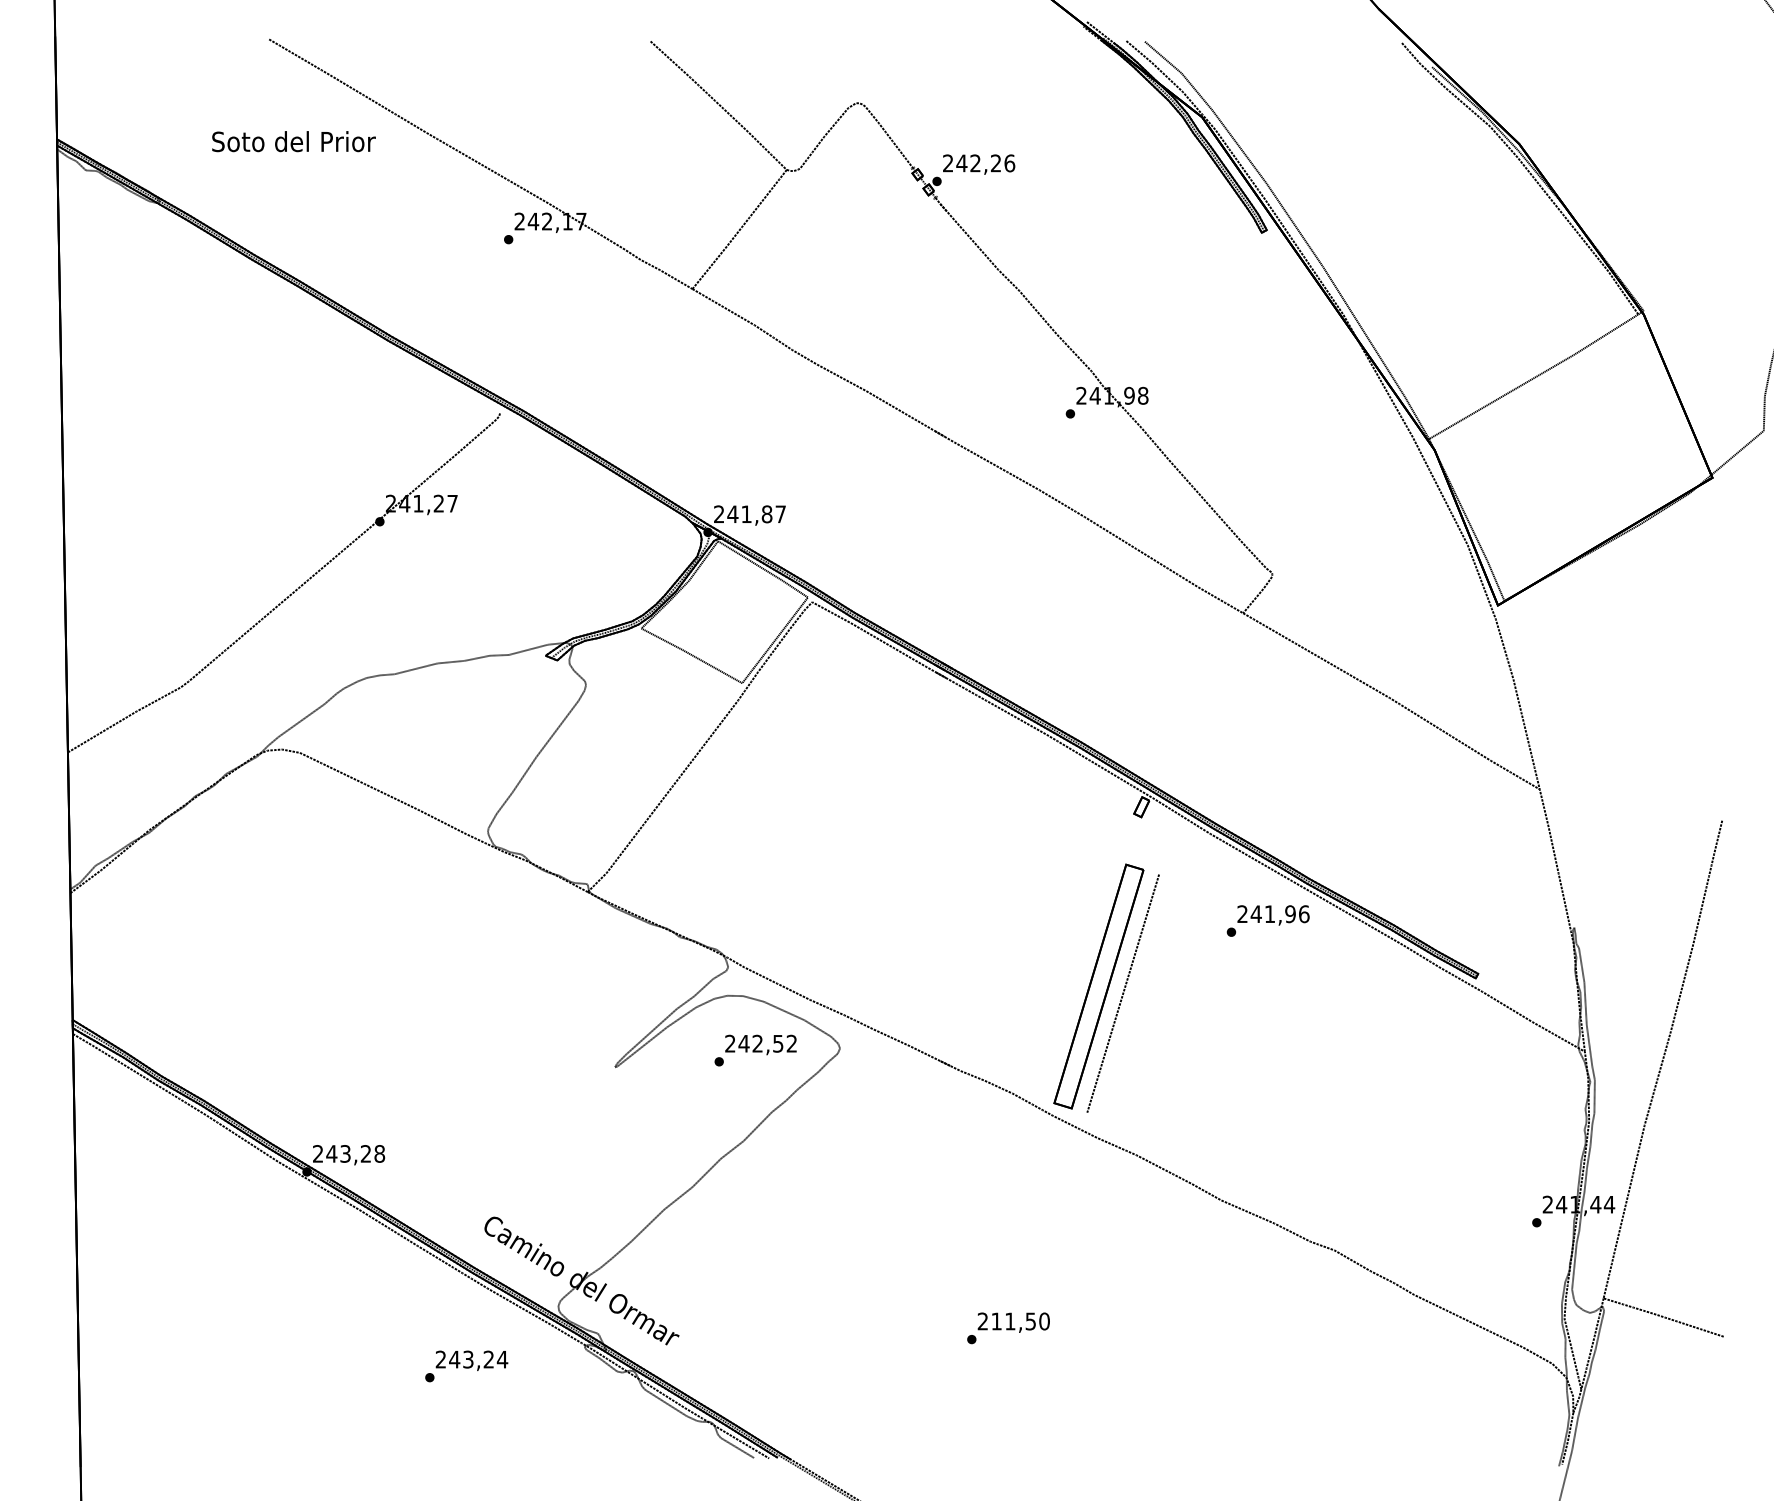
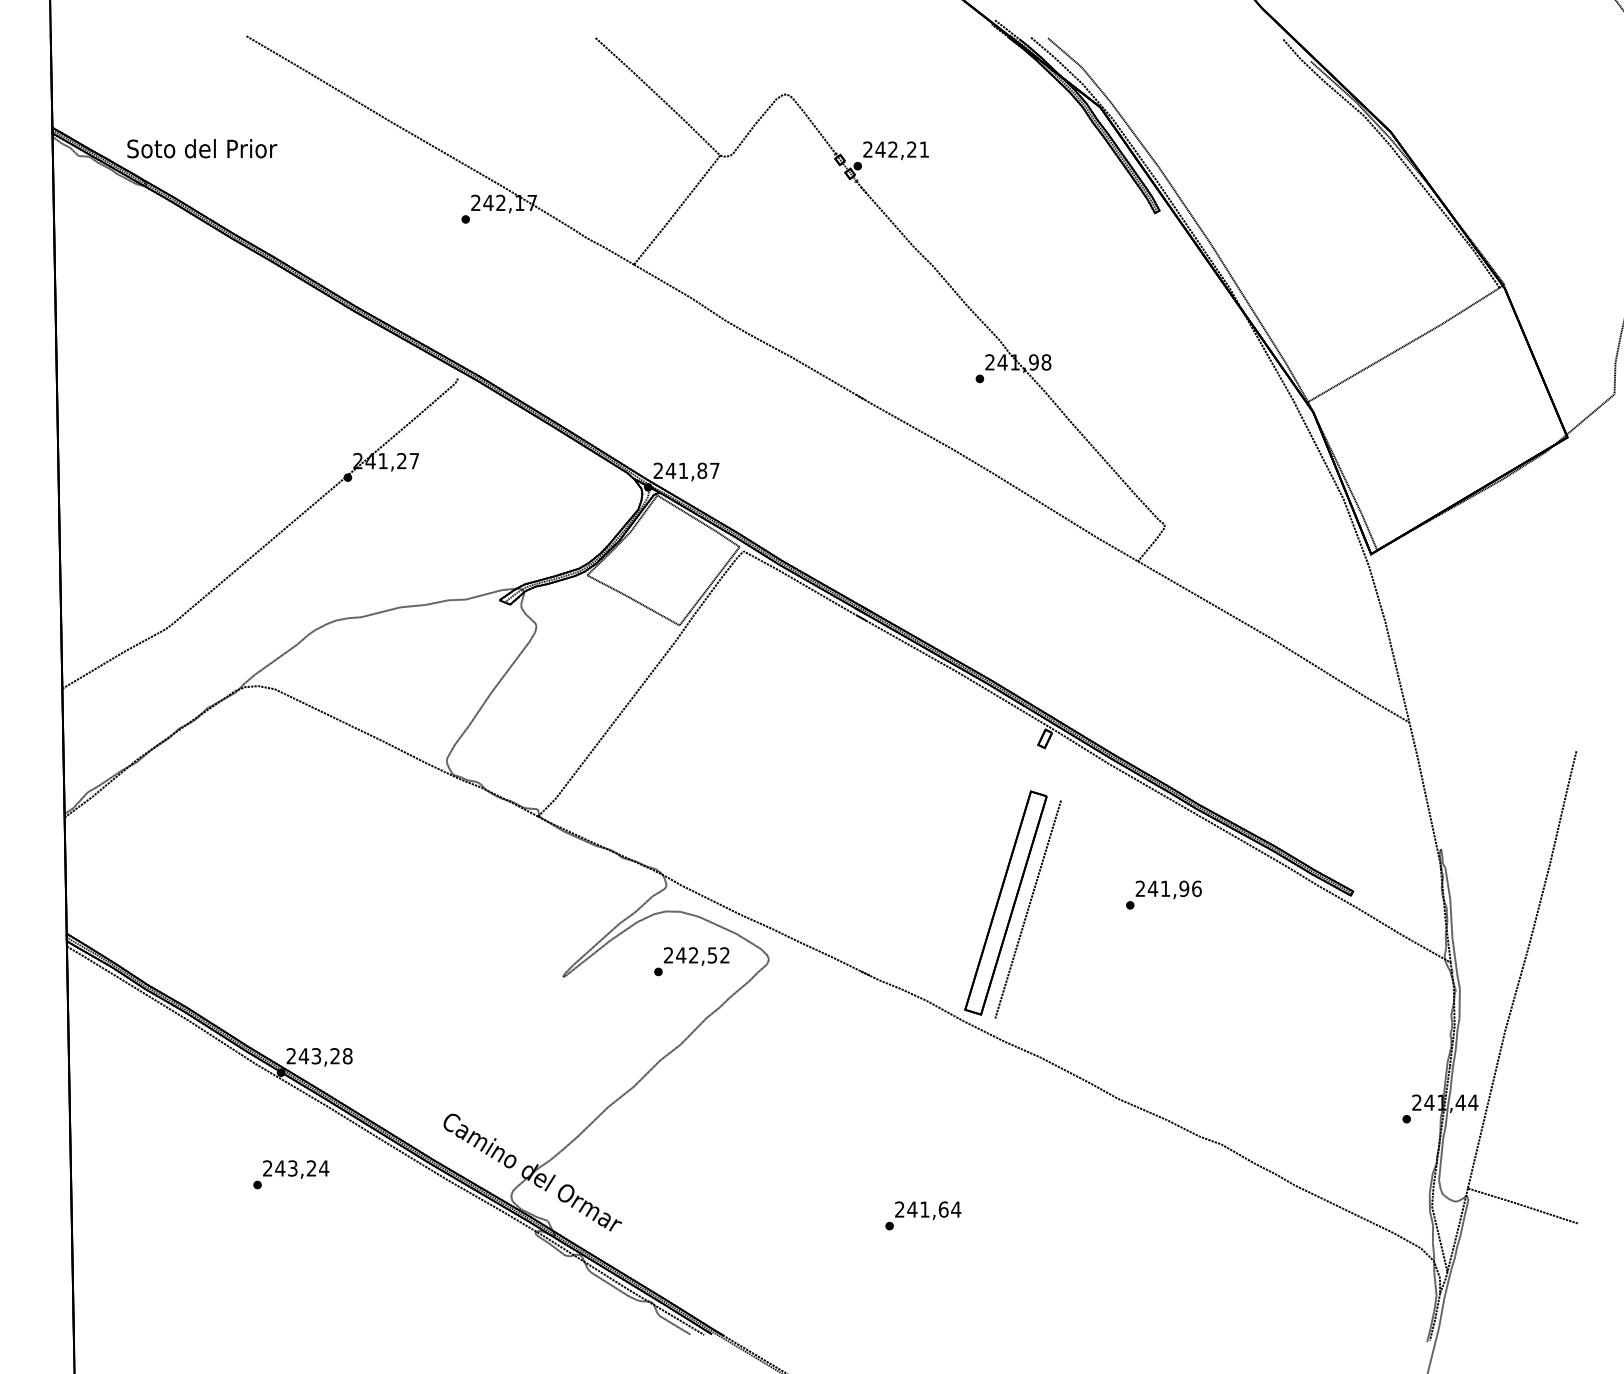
text: (294, 141) -> (202, 148), moved
text: (1009, 163) -> (924, 149), 242,26 -> 242,21
text: (1267, 920) -> (1163, 894), moved
text: (1020, 1321) -> (934, 1209), 211,50 -> 241,64
text: (466, 1366) -> (291, 1174), moved

